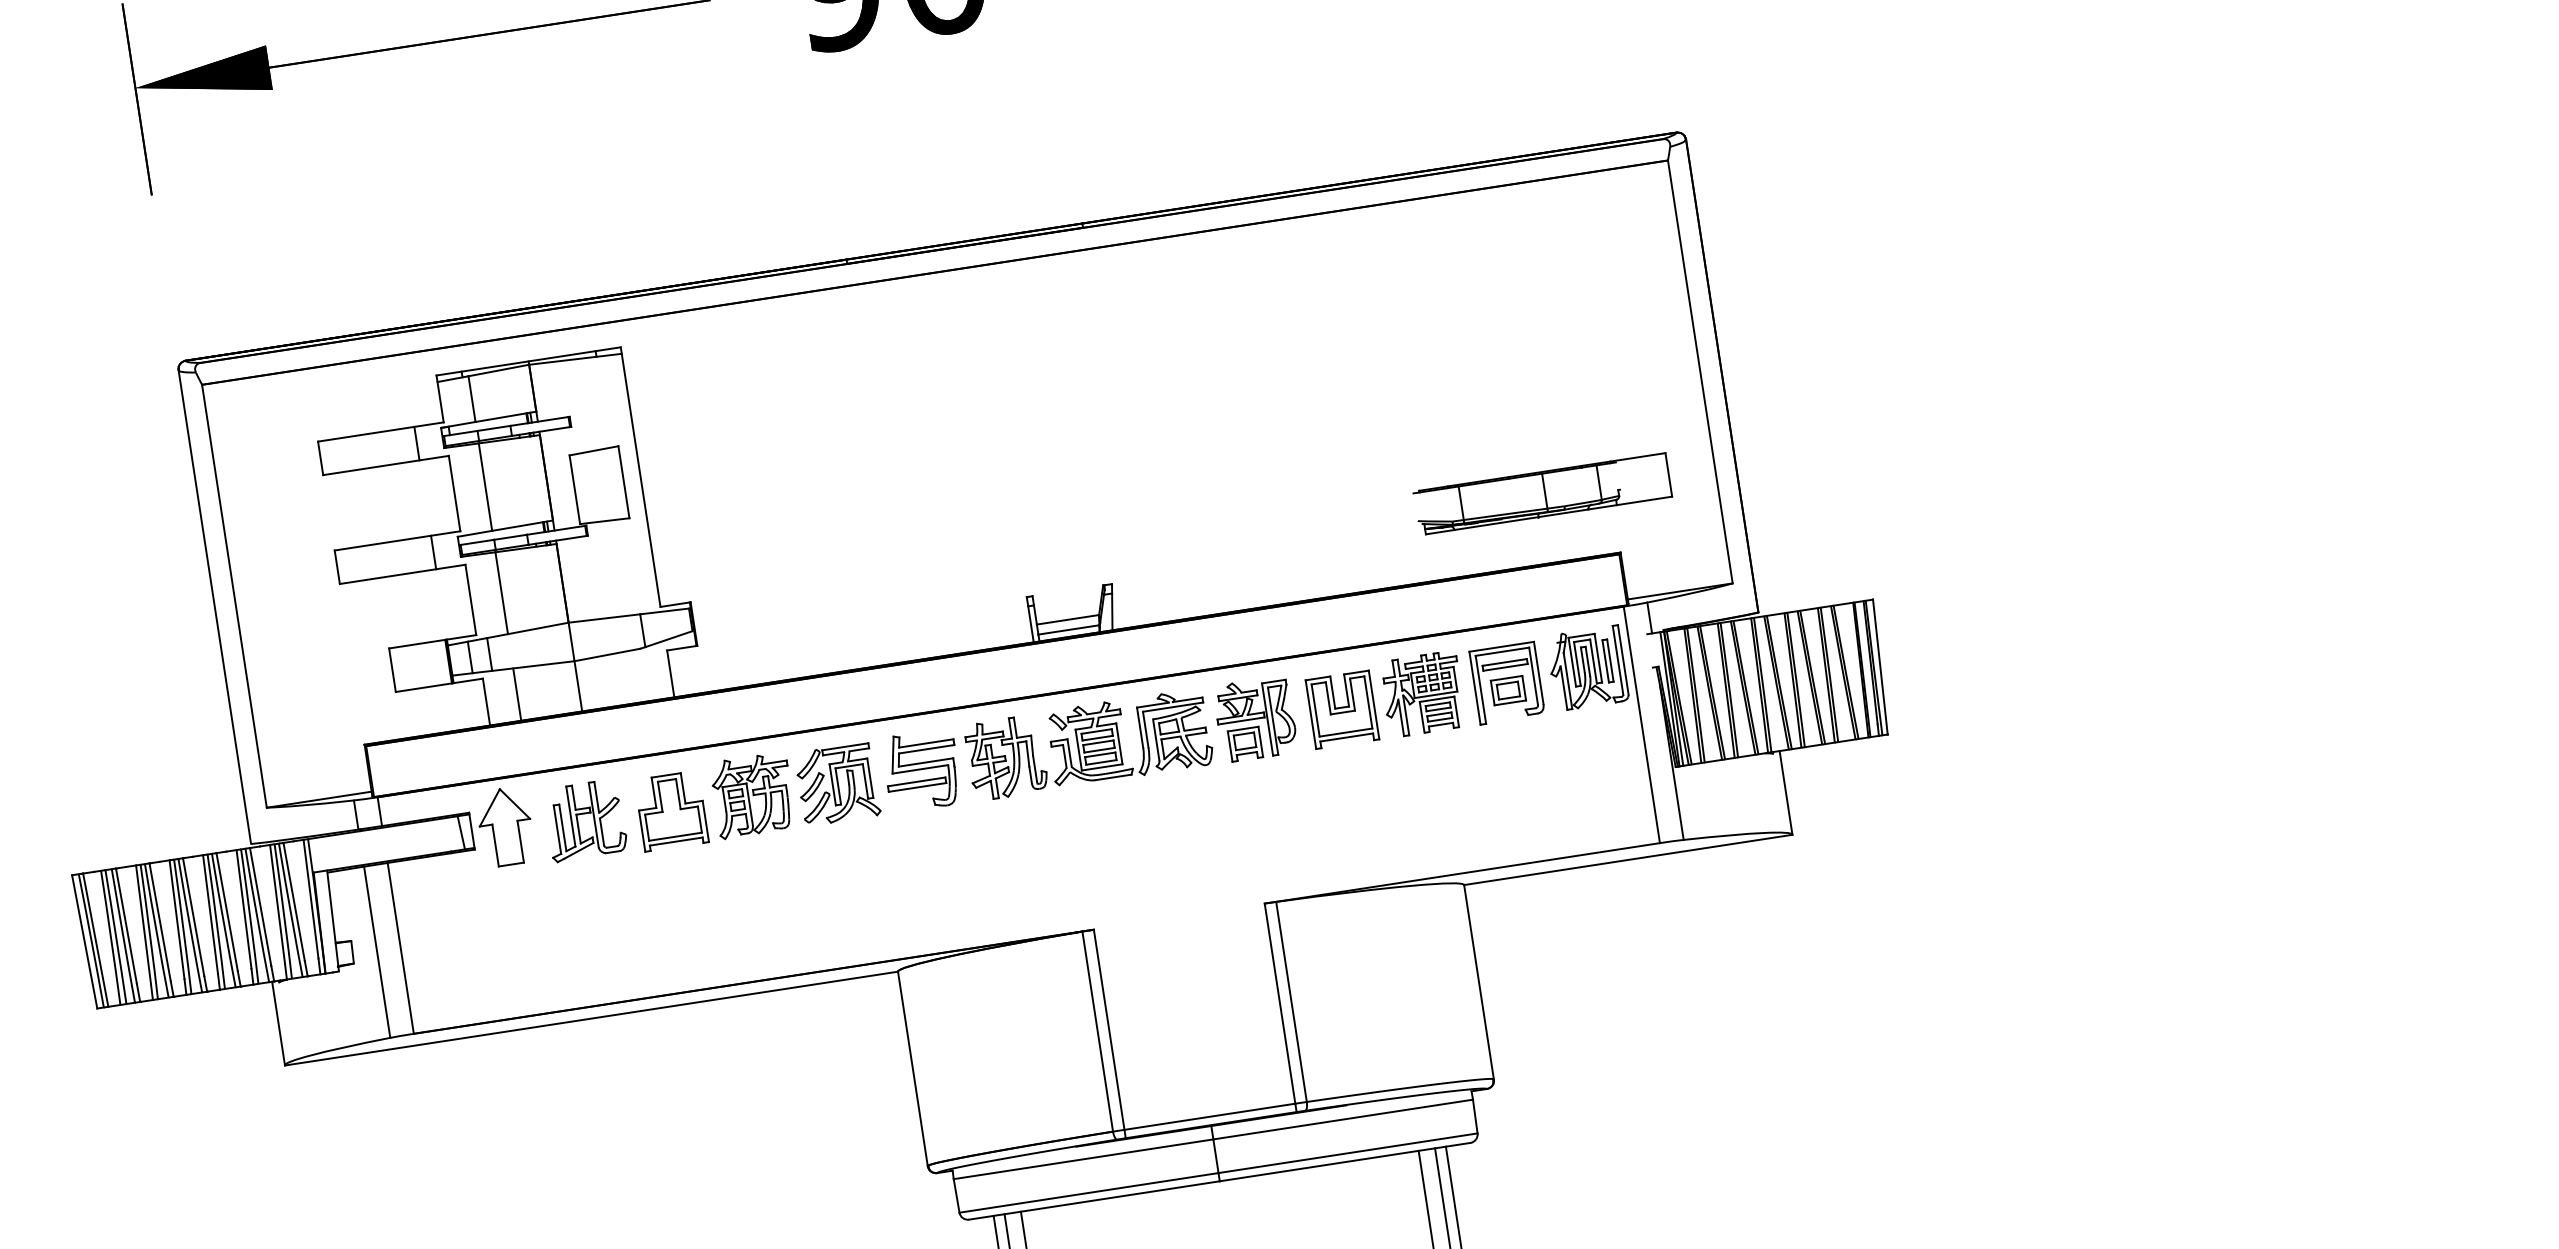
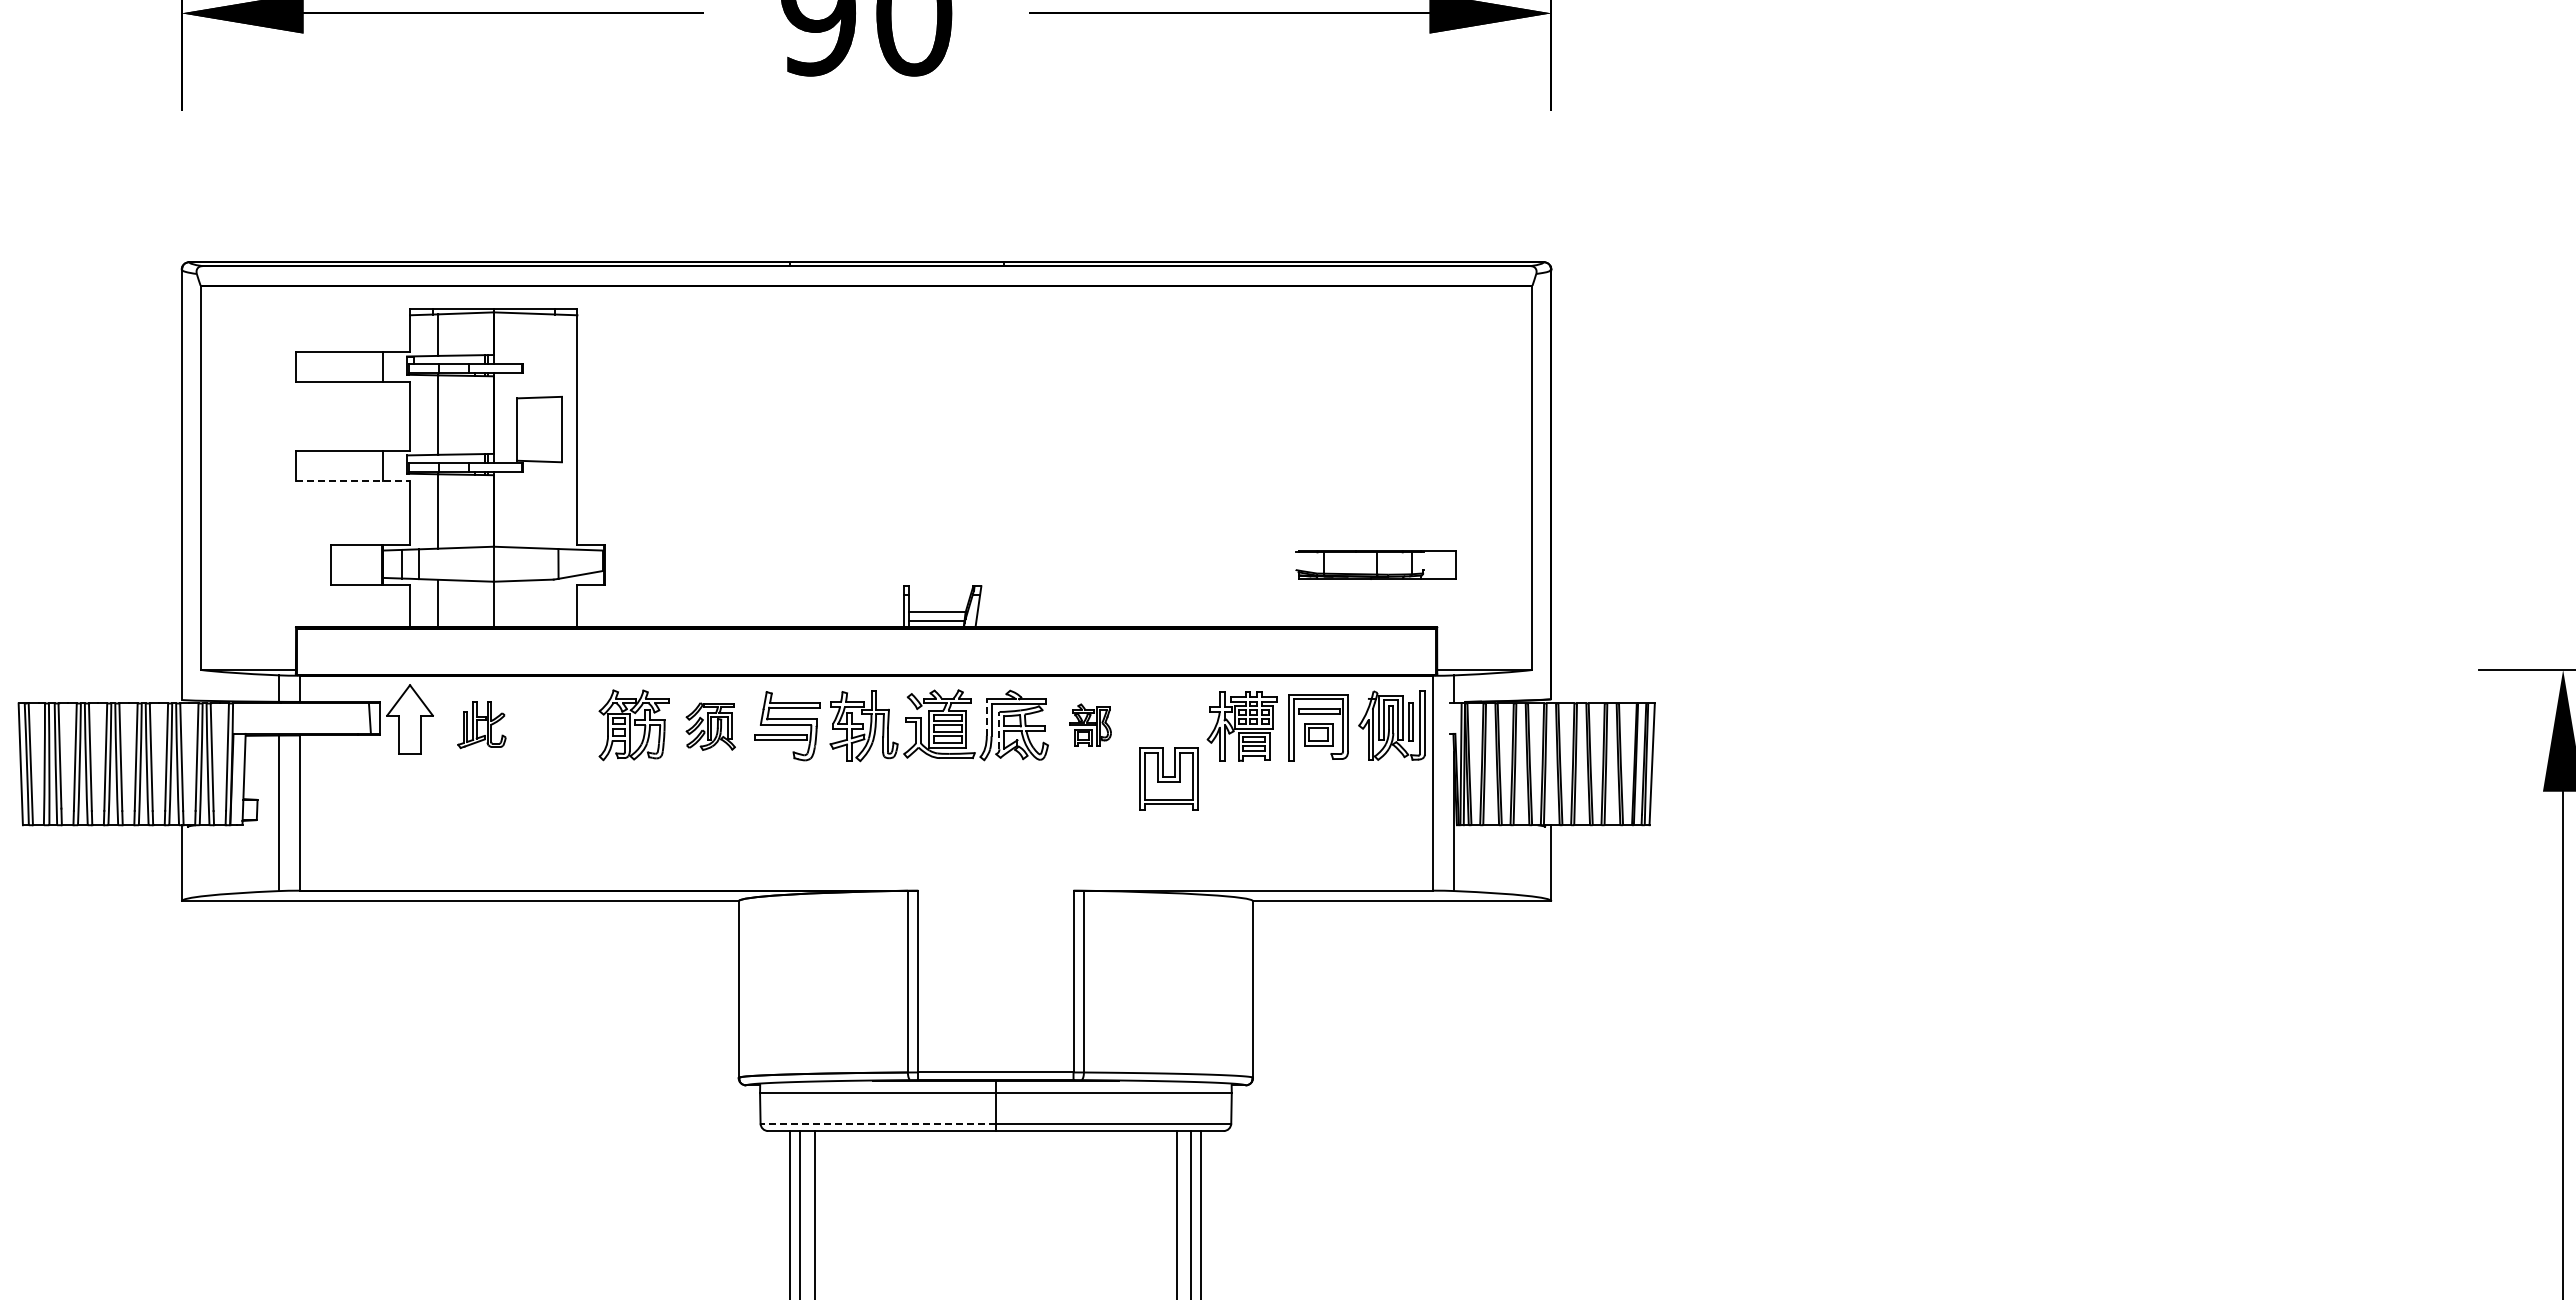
part: (1542, 494) -> (1375, 565), size x0.7
line: (403, 574) -> (353, 481), solid -> dashed
part: (1341, 709) -> (1168, 778), moved
part: (1255, 717) -> (1090, 724), size x0.6
line: (1139, 727) -> (986, 717), solid -> dashed
line: (1156, 739) -> (999, 730), solid -> dashed
part: (837, 784) -> (710, 726), size x0.7
part: (671, 811) -> (559, 728), removed
part: (585, 820) -> (481, 724), size x0.7
line: (1089, 1192) -> (878, 1123), solid -> dashed

